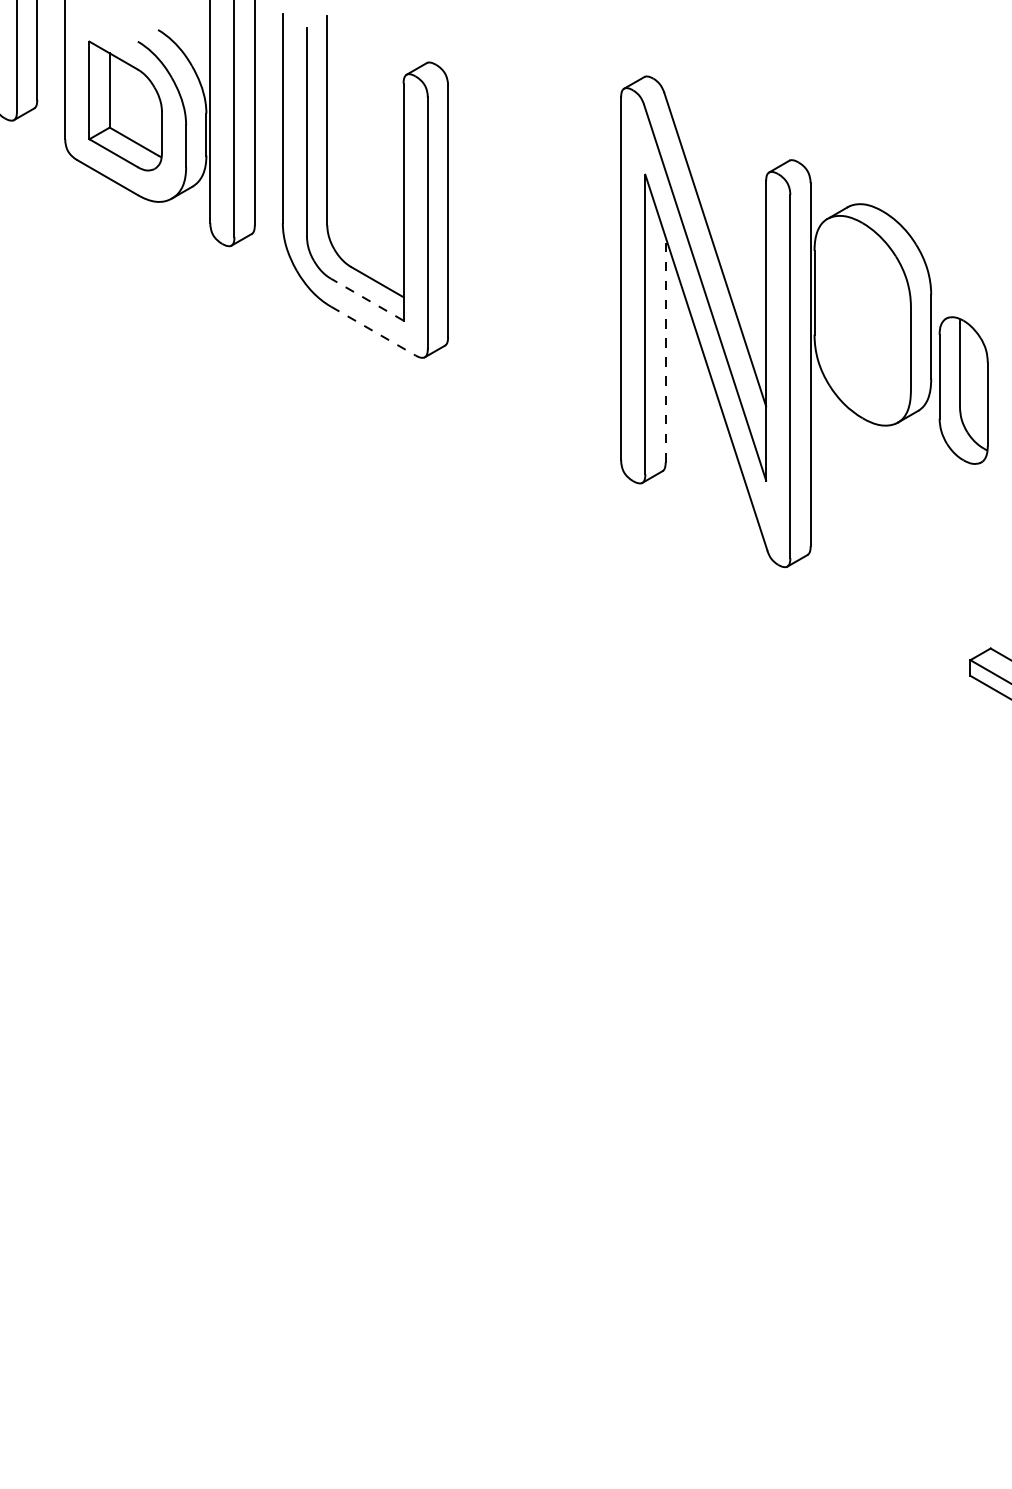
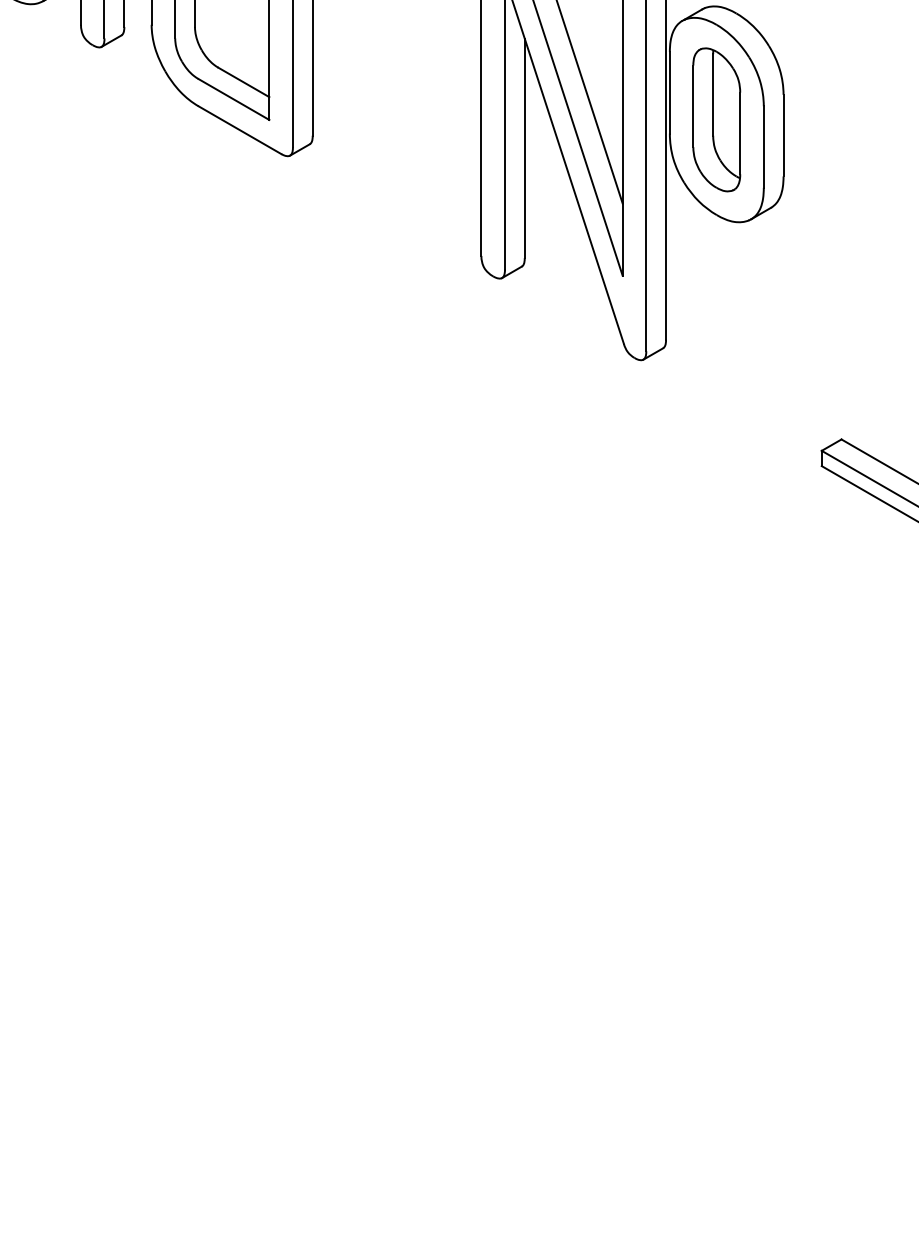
line: (367, 299) -> (234, 99), dashed -> solid
line: (373, 331) -> (240, 130), dashed -> solid
line: (665, 349) -> (524, 148), dashed -> solid
part: (963, 390) -> (716, 119), moved

